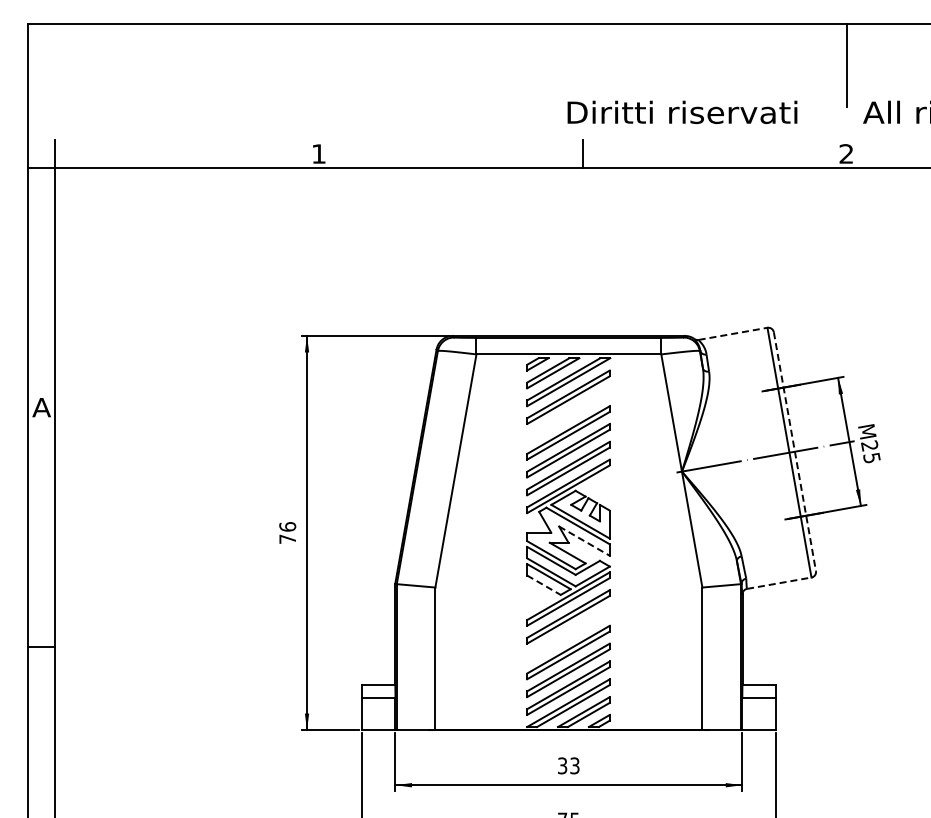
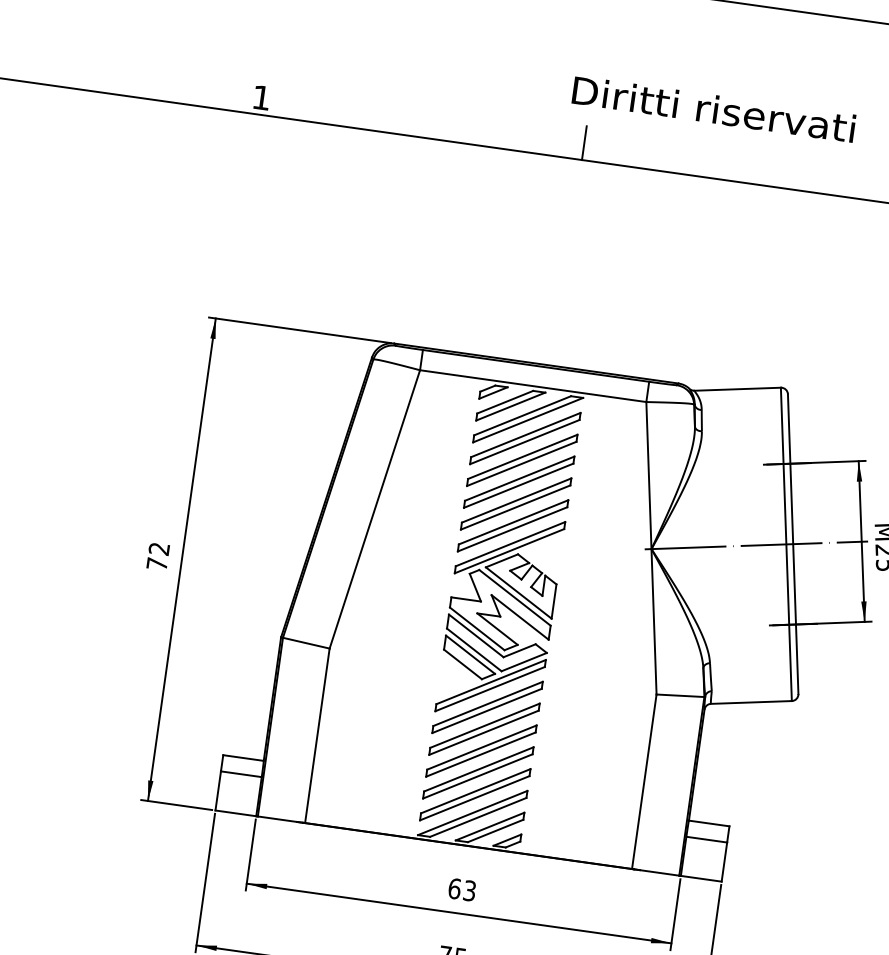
line: (733, 333) -> (738, 388), dashed -> solid
part: (568, 414) -> (522, 459), added
line: (795, 452) -> (793, 545), dashed -> solid
text: (287, 526) -> (159, 548), 76 -> 72
line: (584, 541) -> (520, 617), dashed -> solid
line: (779, 583) -> (751, 702), dashed -> solid
line: (544, 585) -> (463, 664), dashed -> solid
part: (568, 634) -> (484, 728), added
text: (562, 765) -> (454, 888), 33 -> 63

